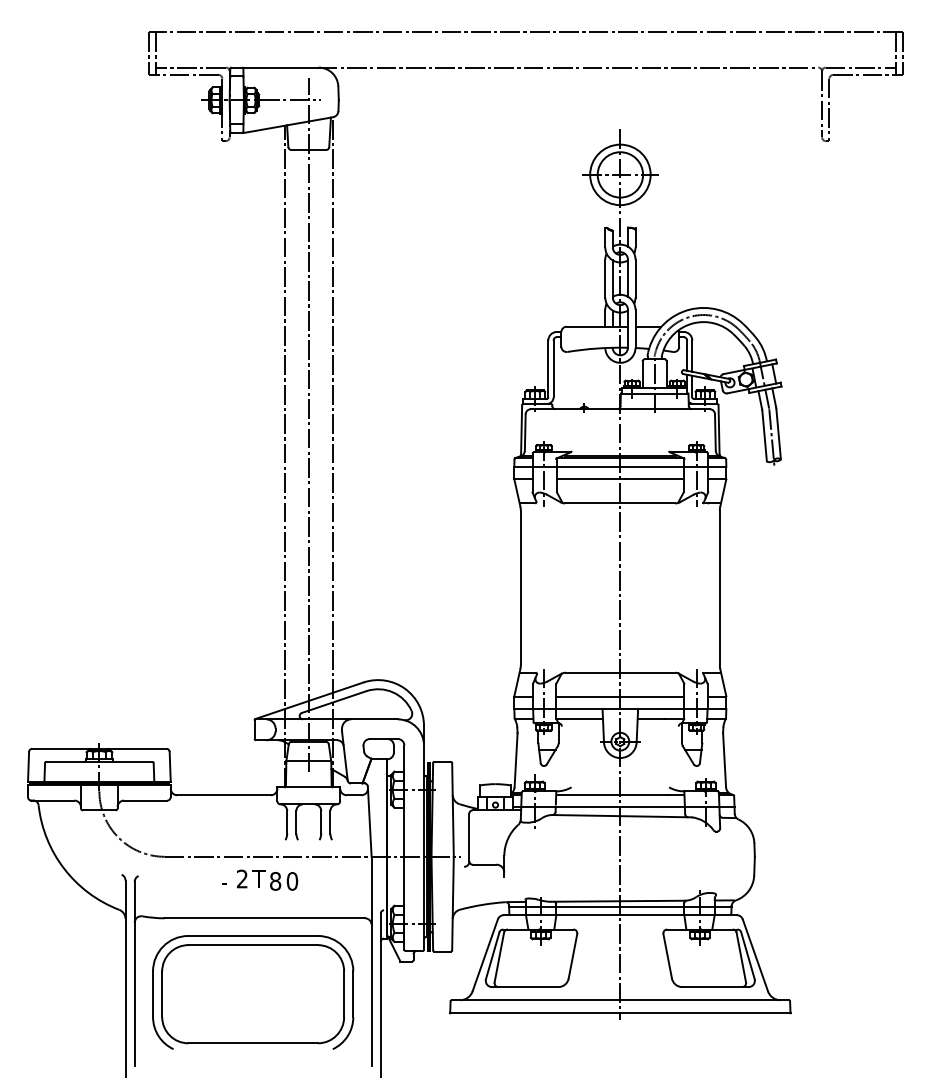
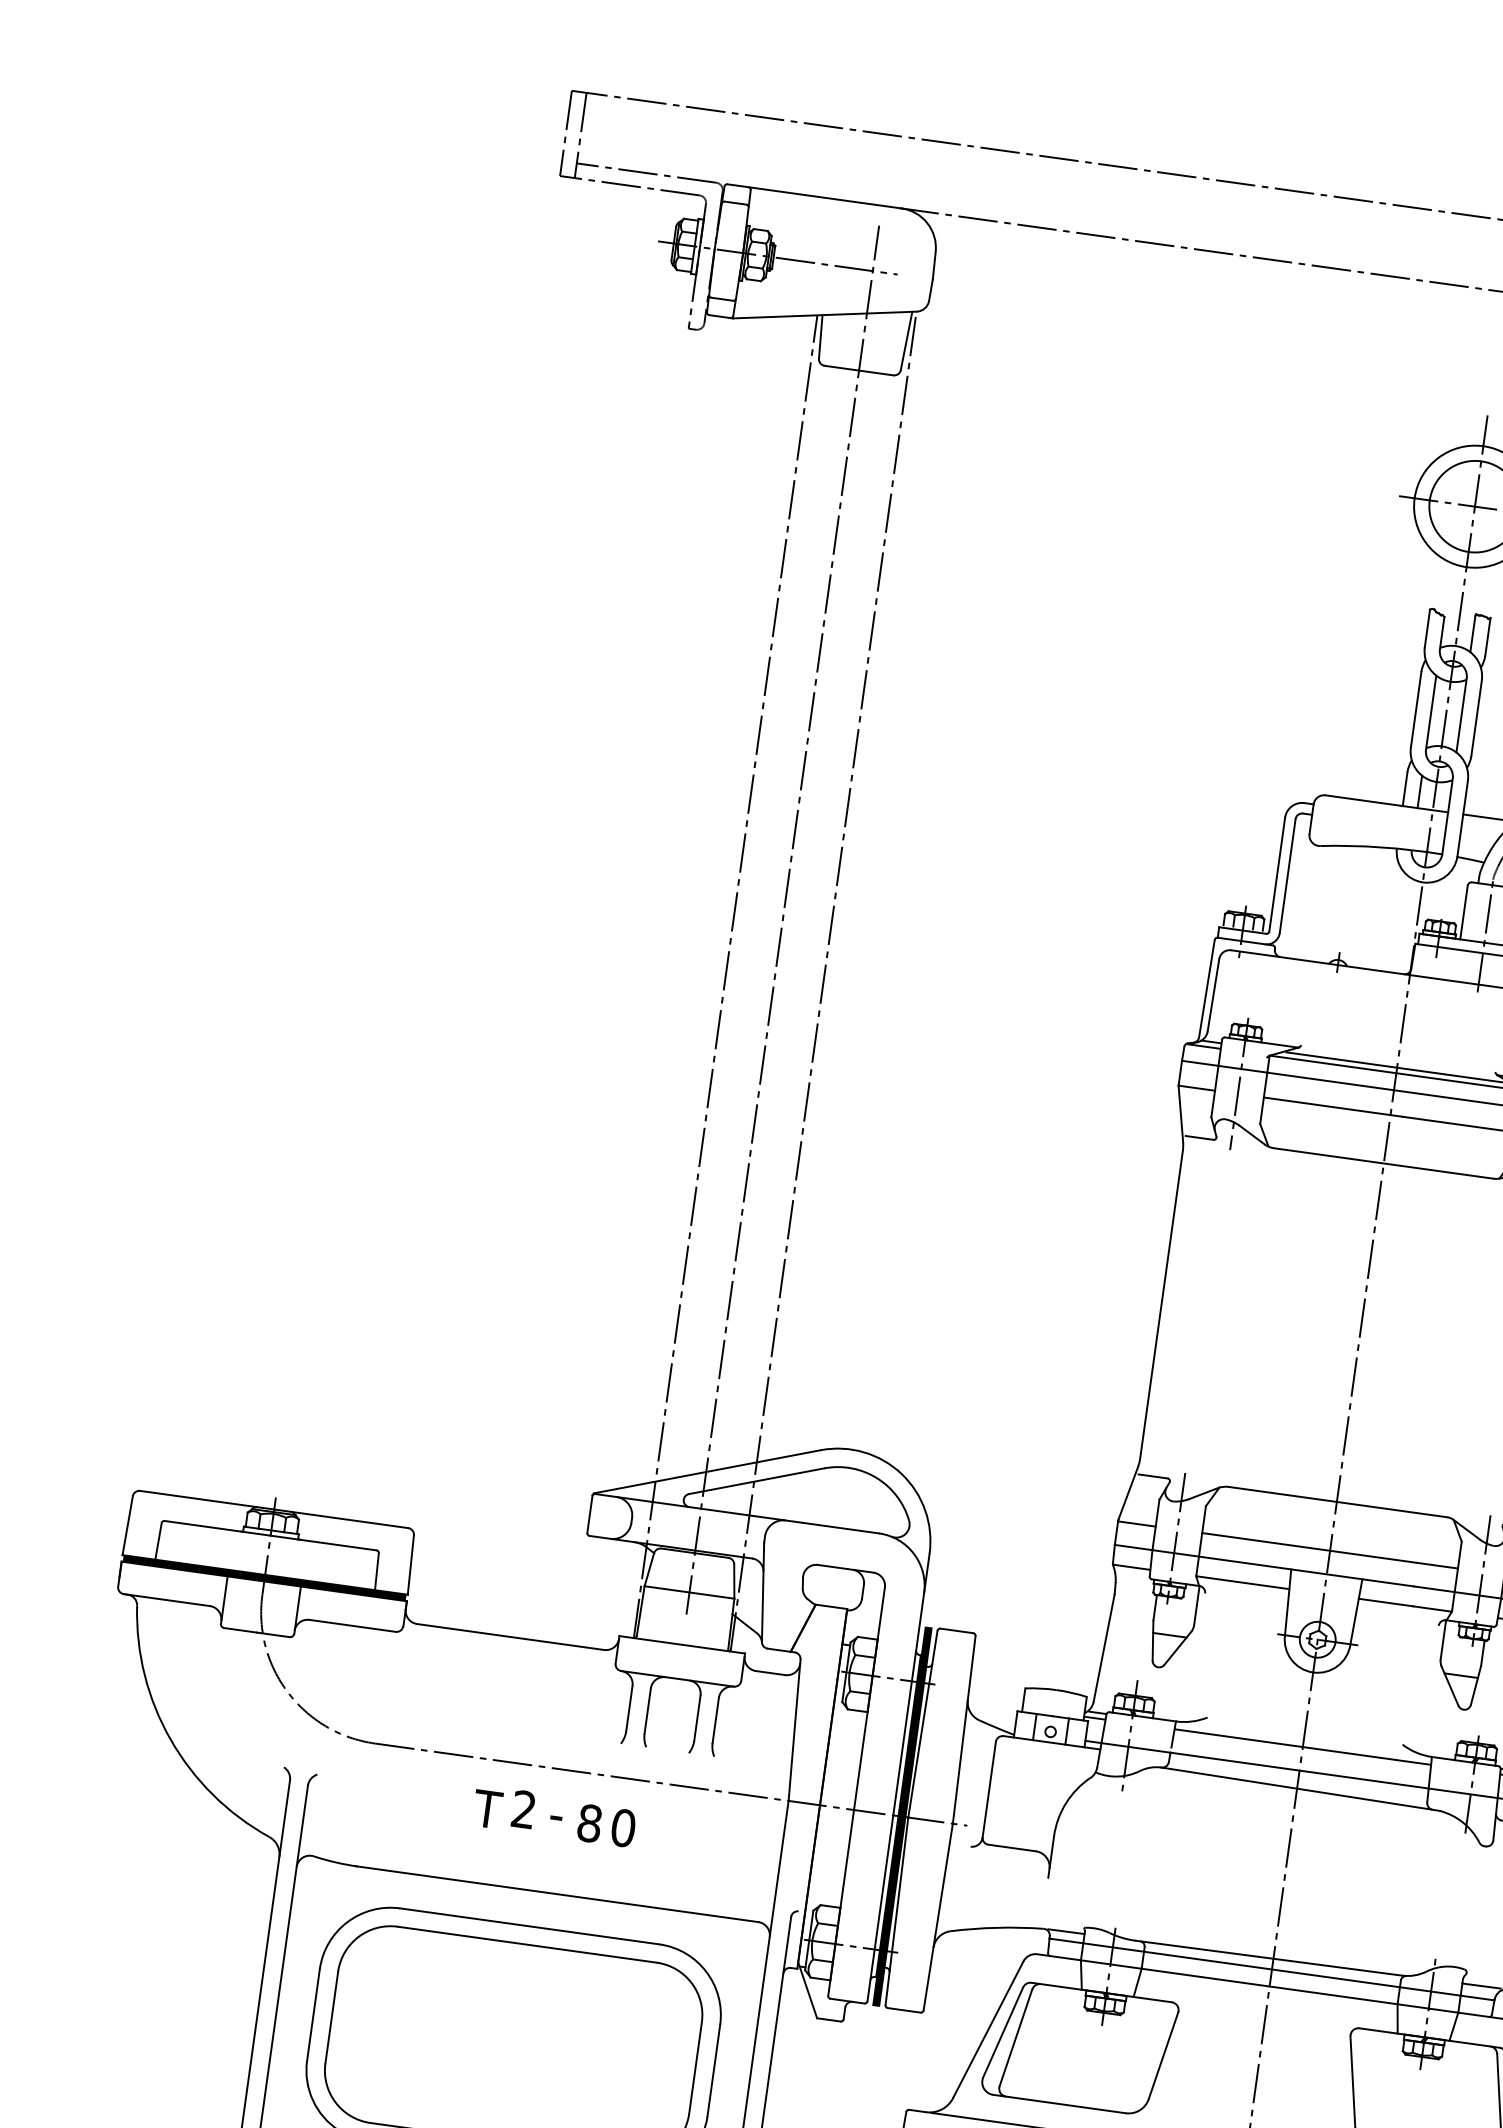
text: (258, 878) -> (556, 1812), T -> -
text: (224, 881) -> (487, 1809), - -> T

